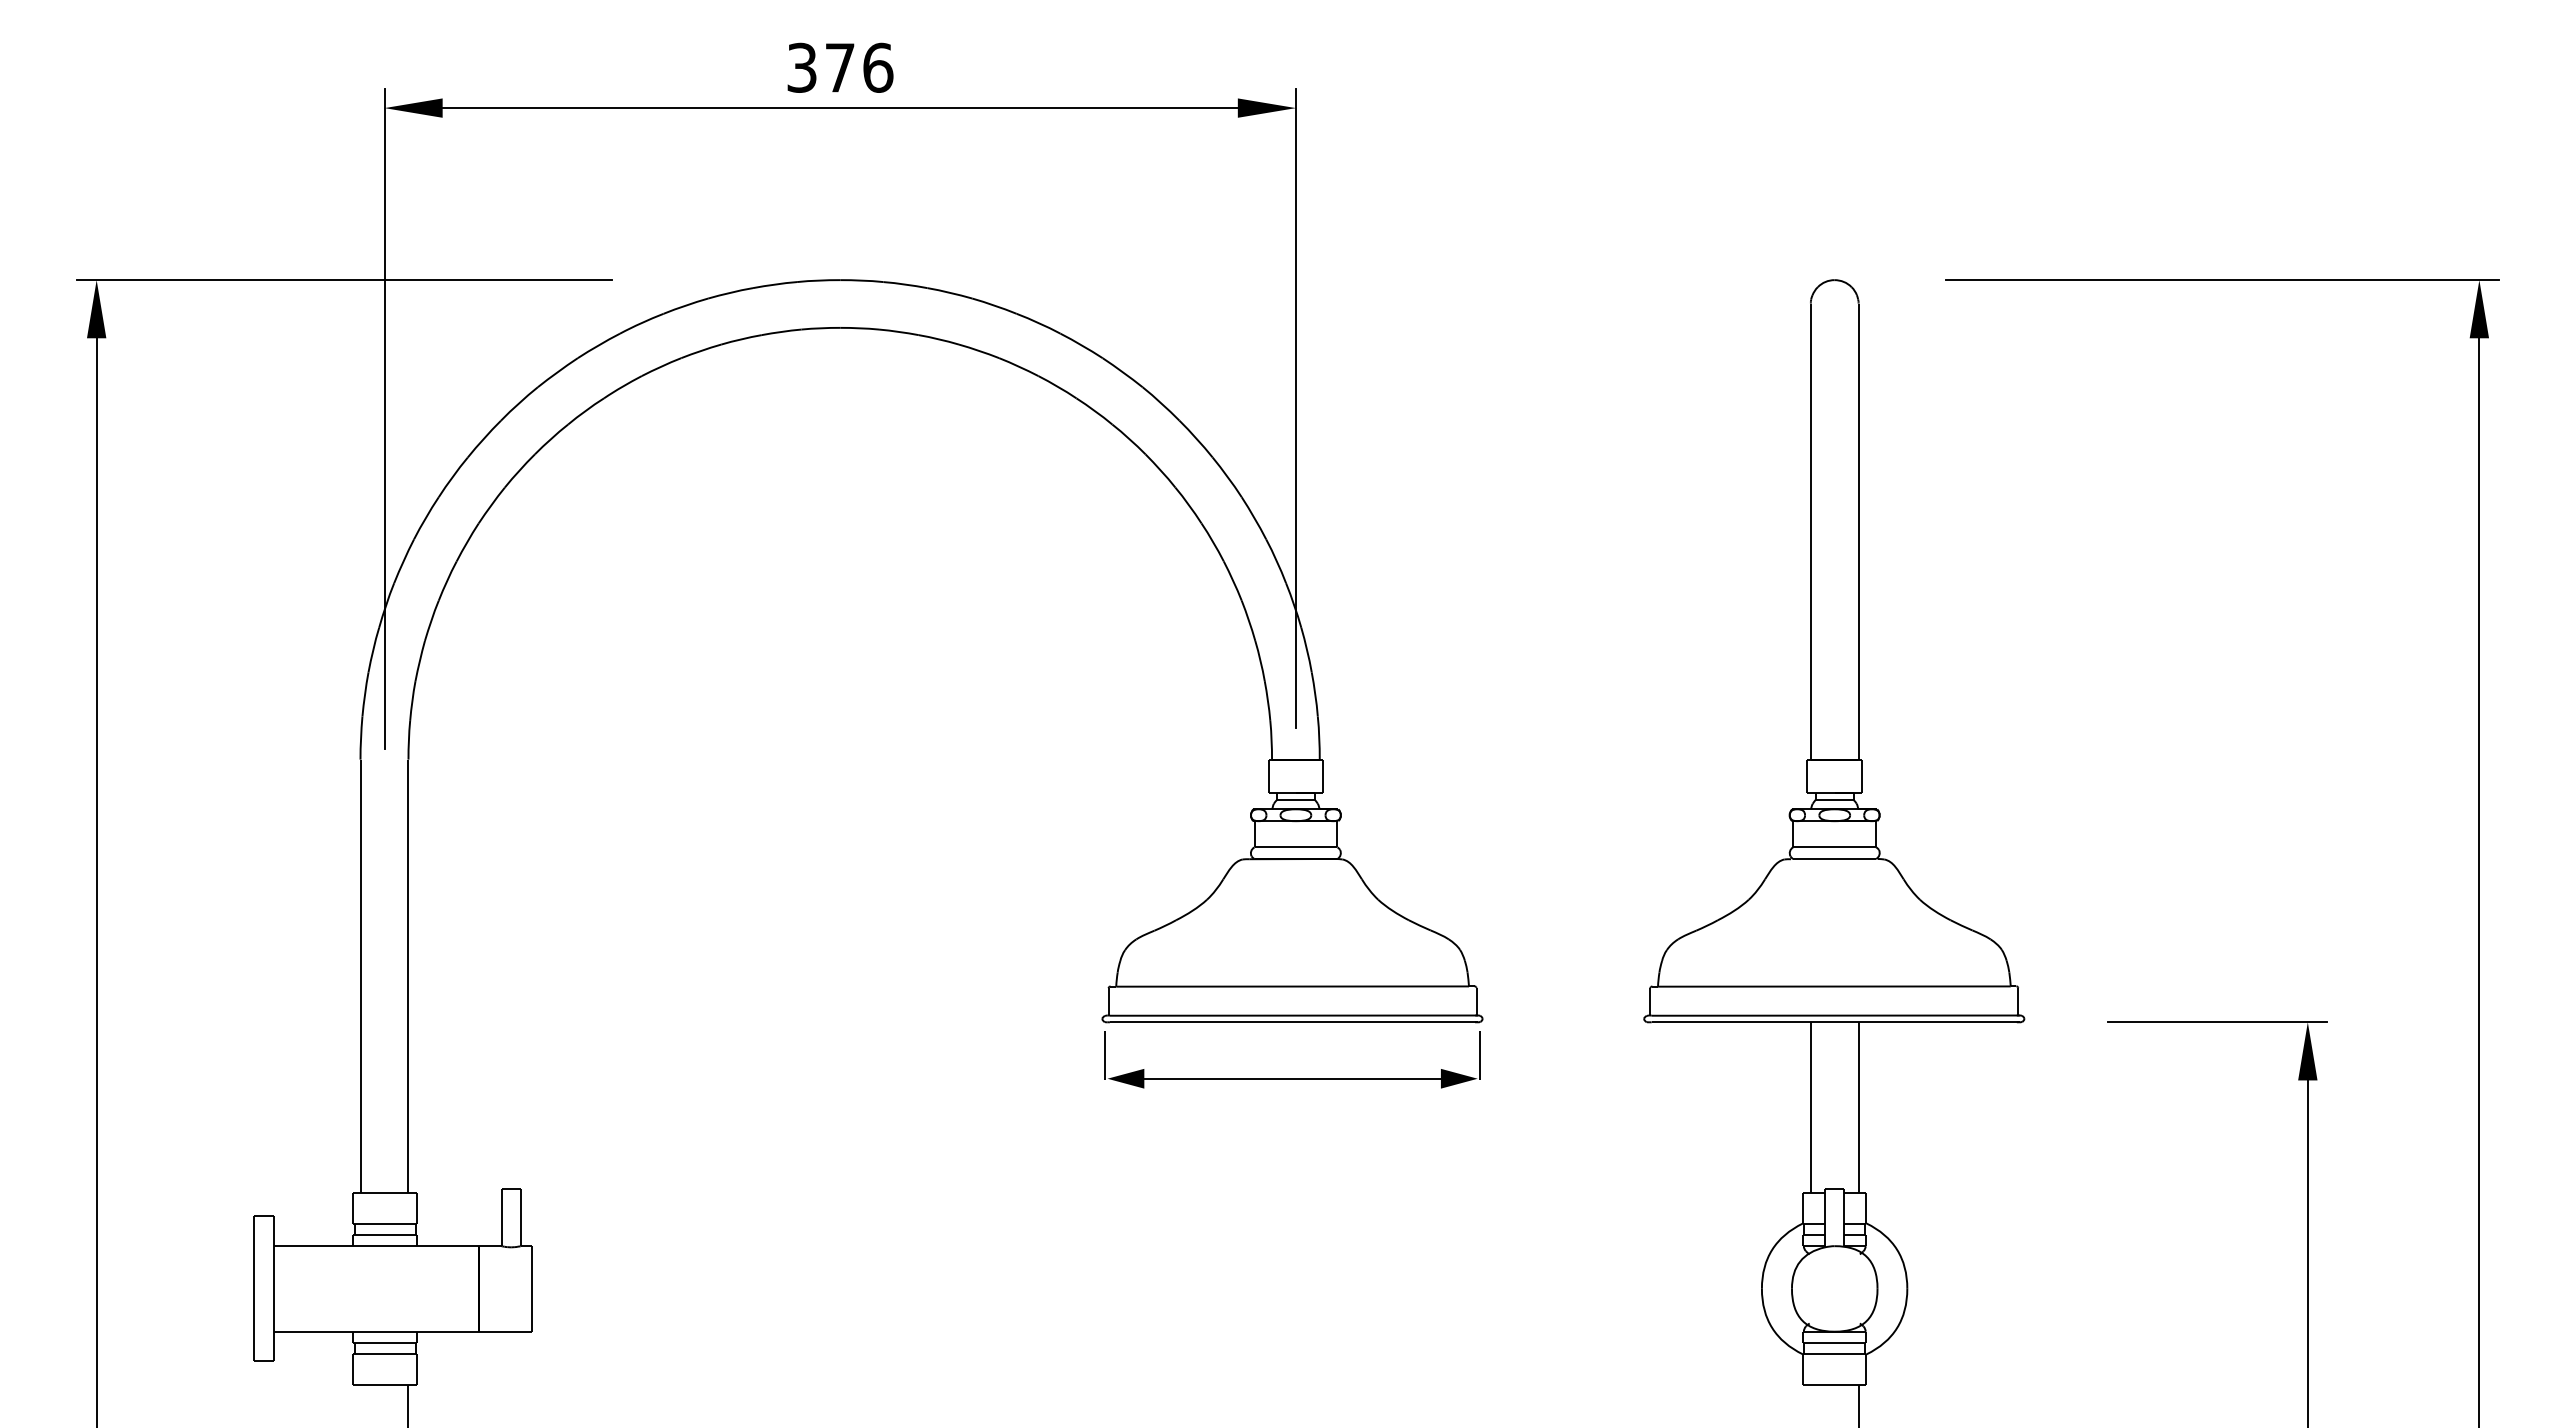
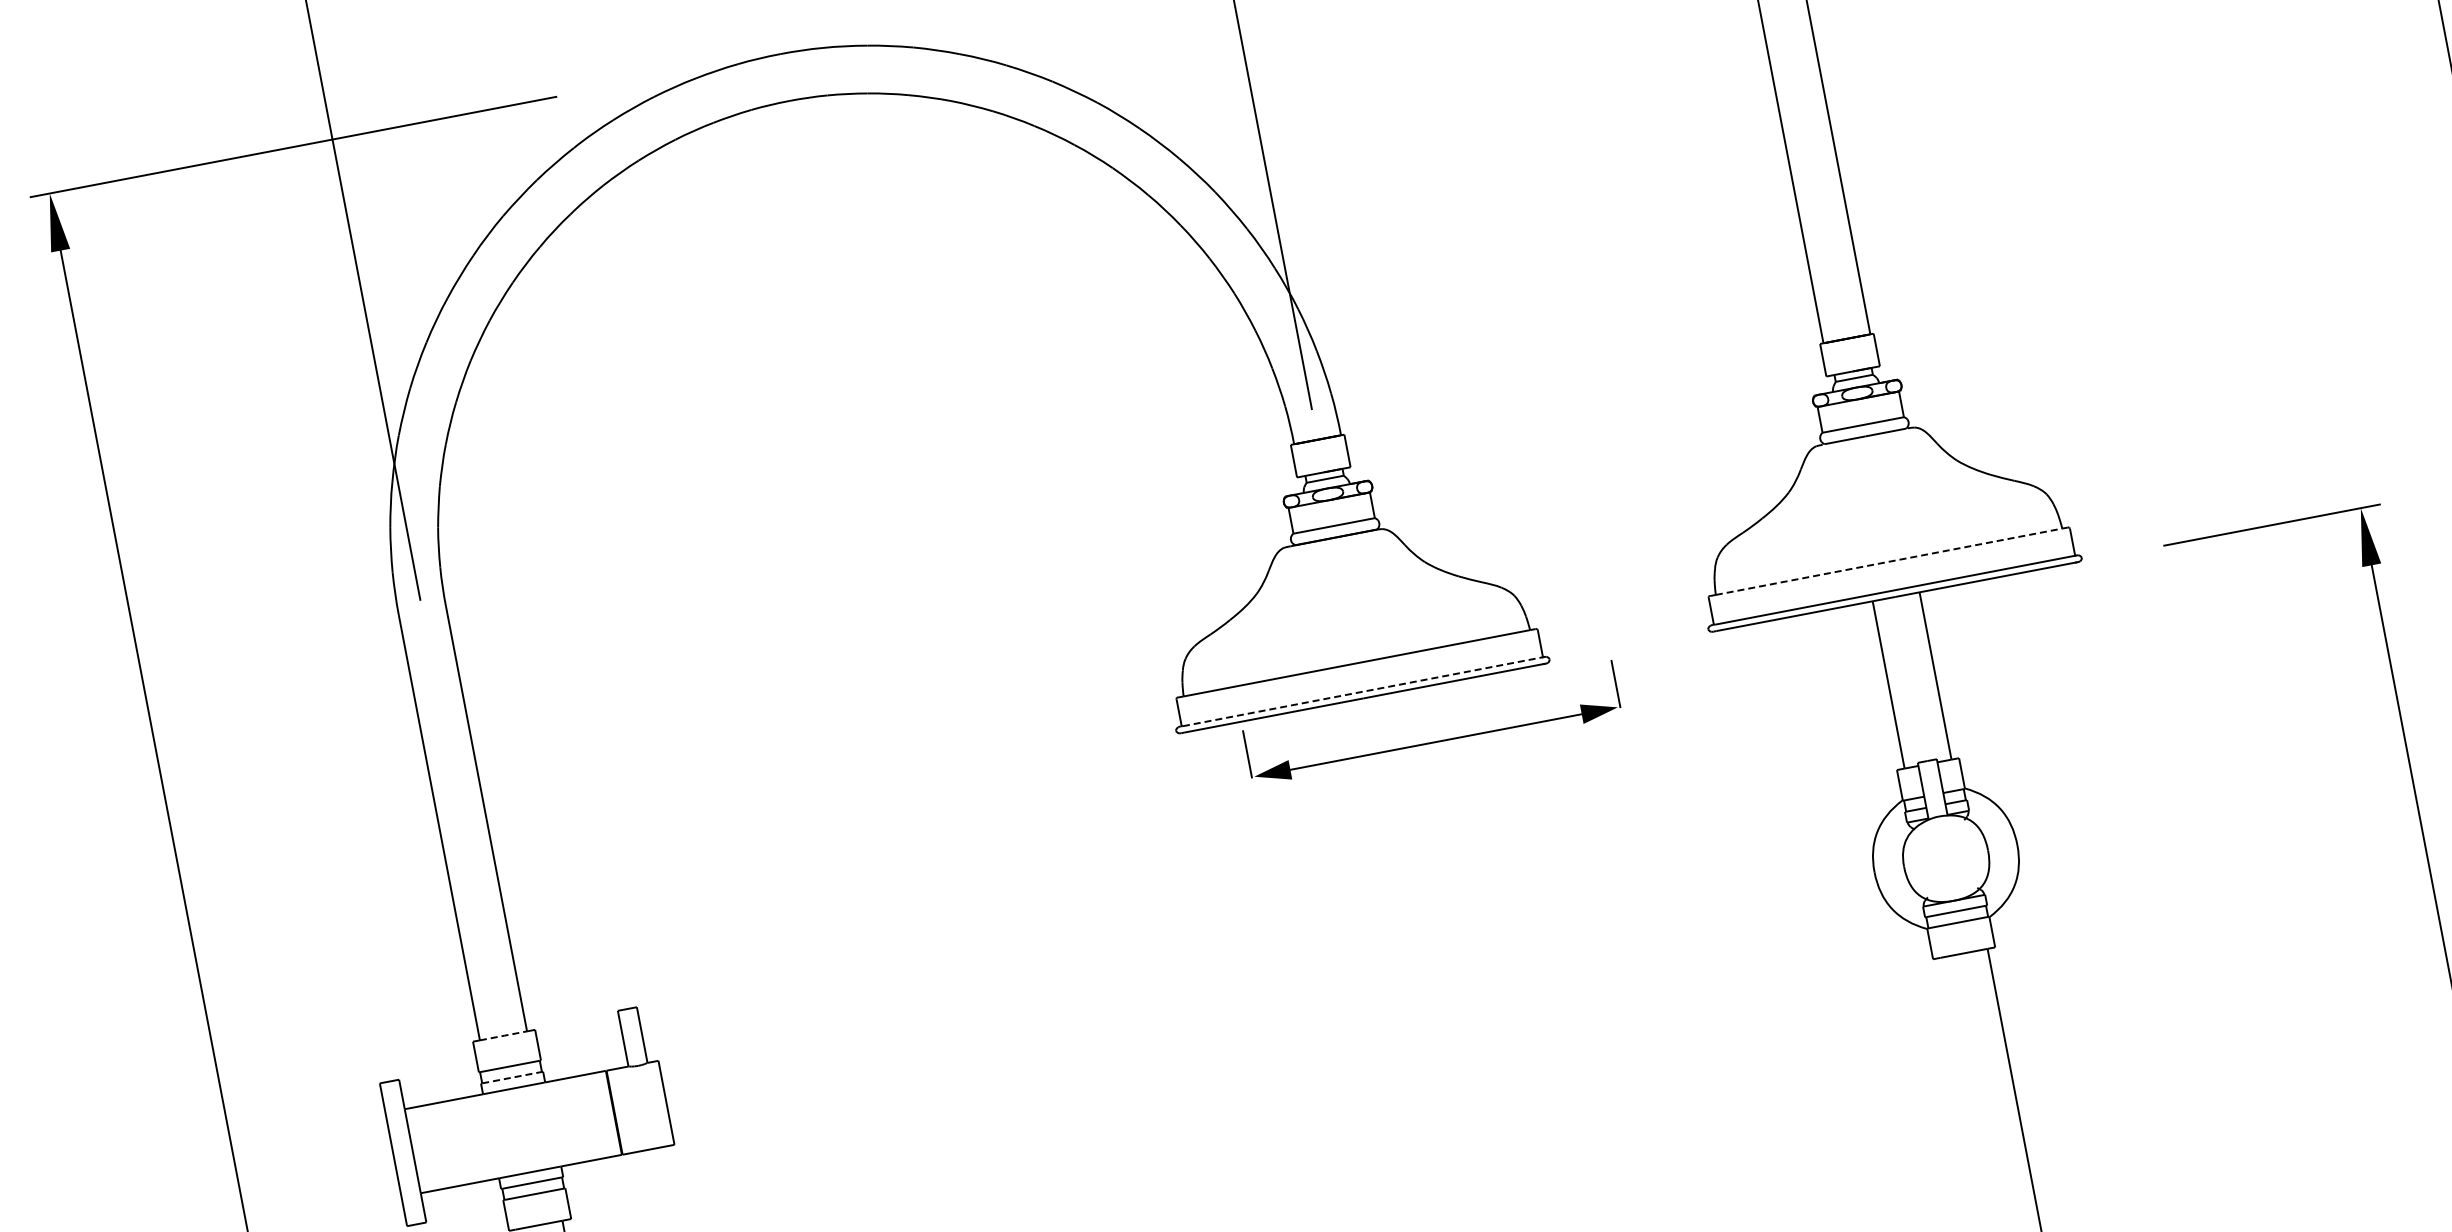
line: (1834, 986) -> (1889, 561), solid -> dashed
line: (1294, 1015) -> (1364, 691), solid -> dashed
part: (1292, 1078) -> (1435, 741), moved
line: (385, 1192) -> (504, 1035), solid -> dashed
line: (385, 1235) -> (512, 1077), solid -> dashed

